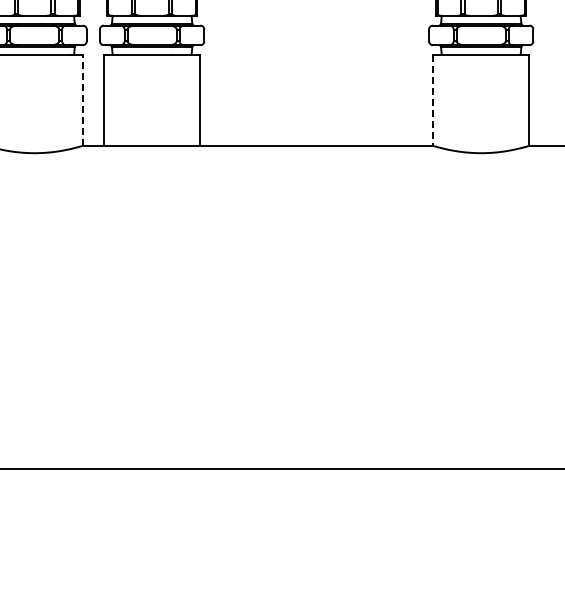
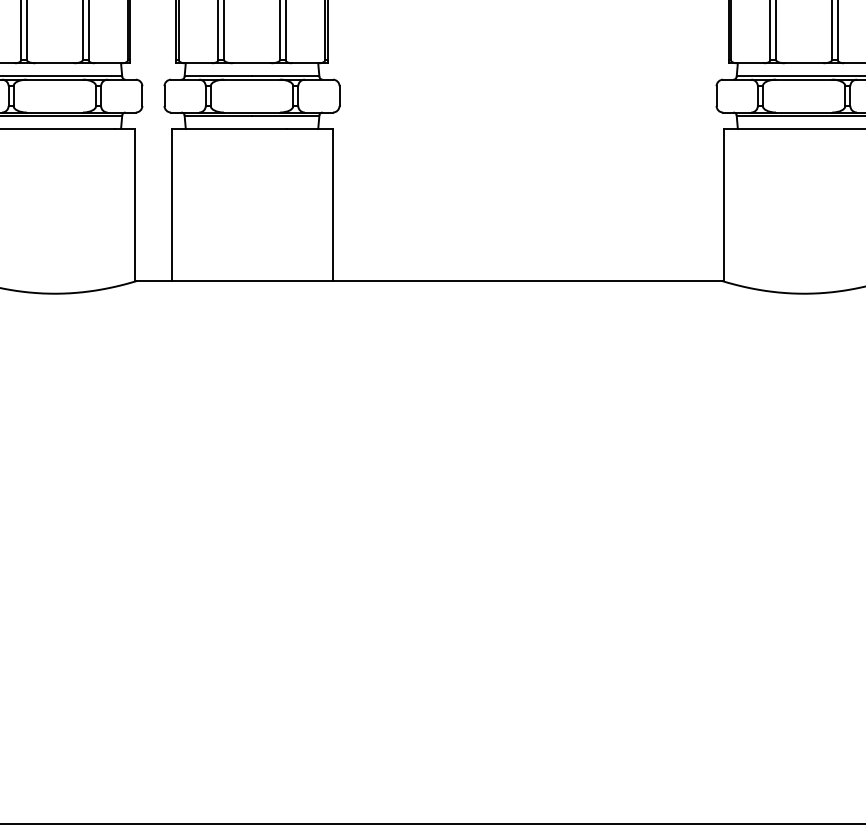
line: (82, 99) -> (135, 203), dashed -> solid
line: (433, 100) -> (724, 205), dashed -> solid

